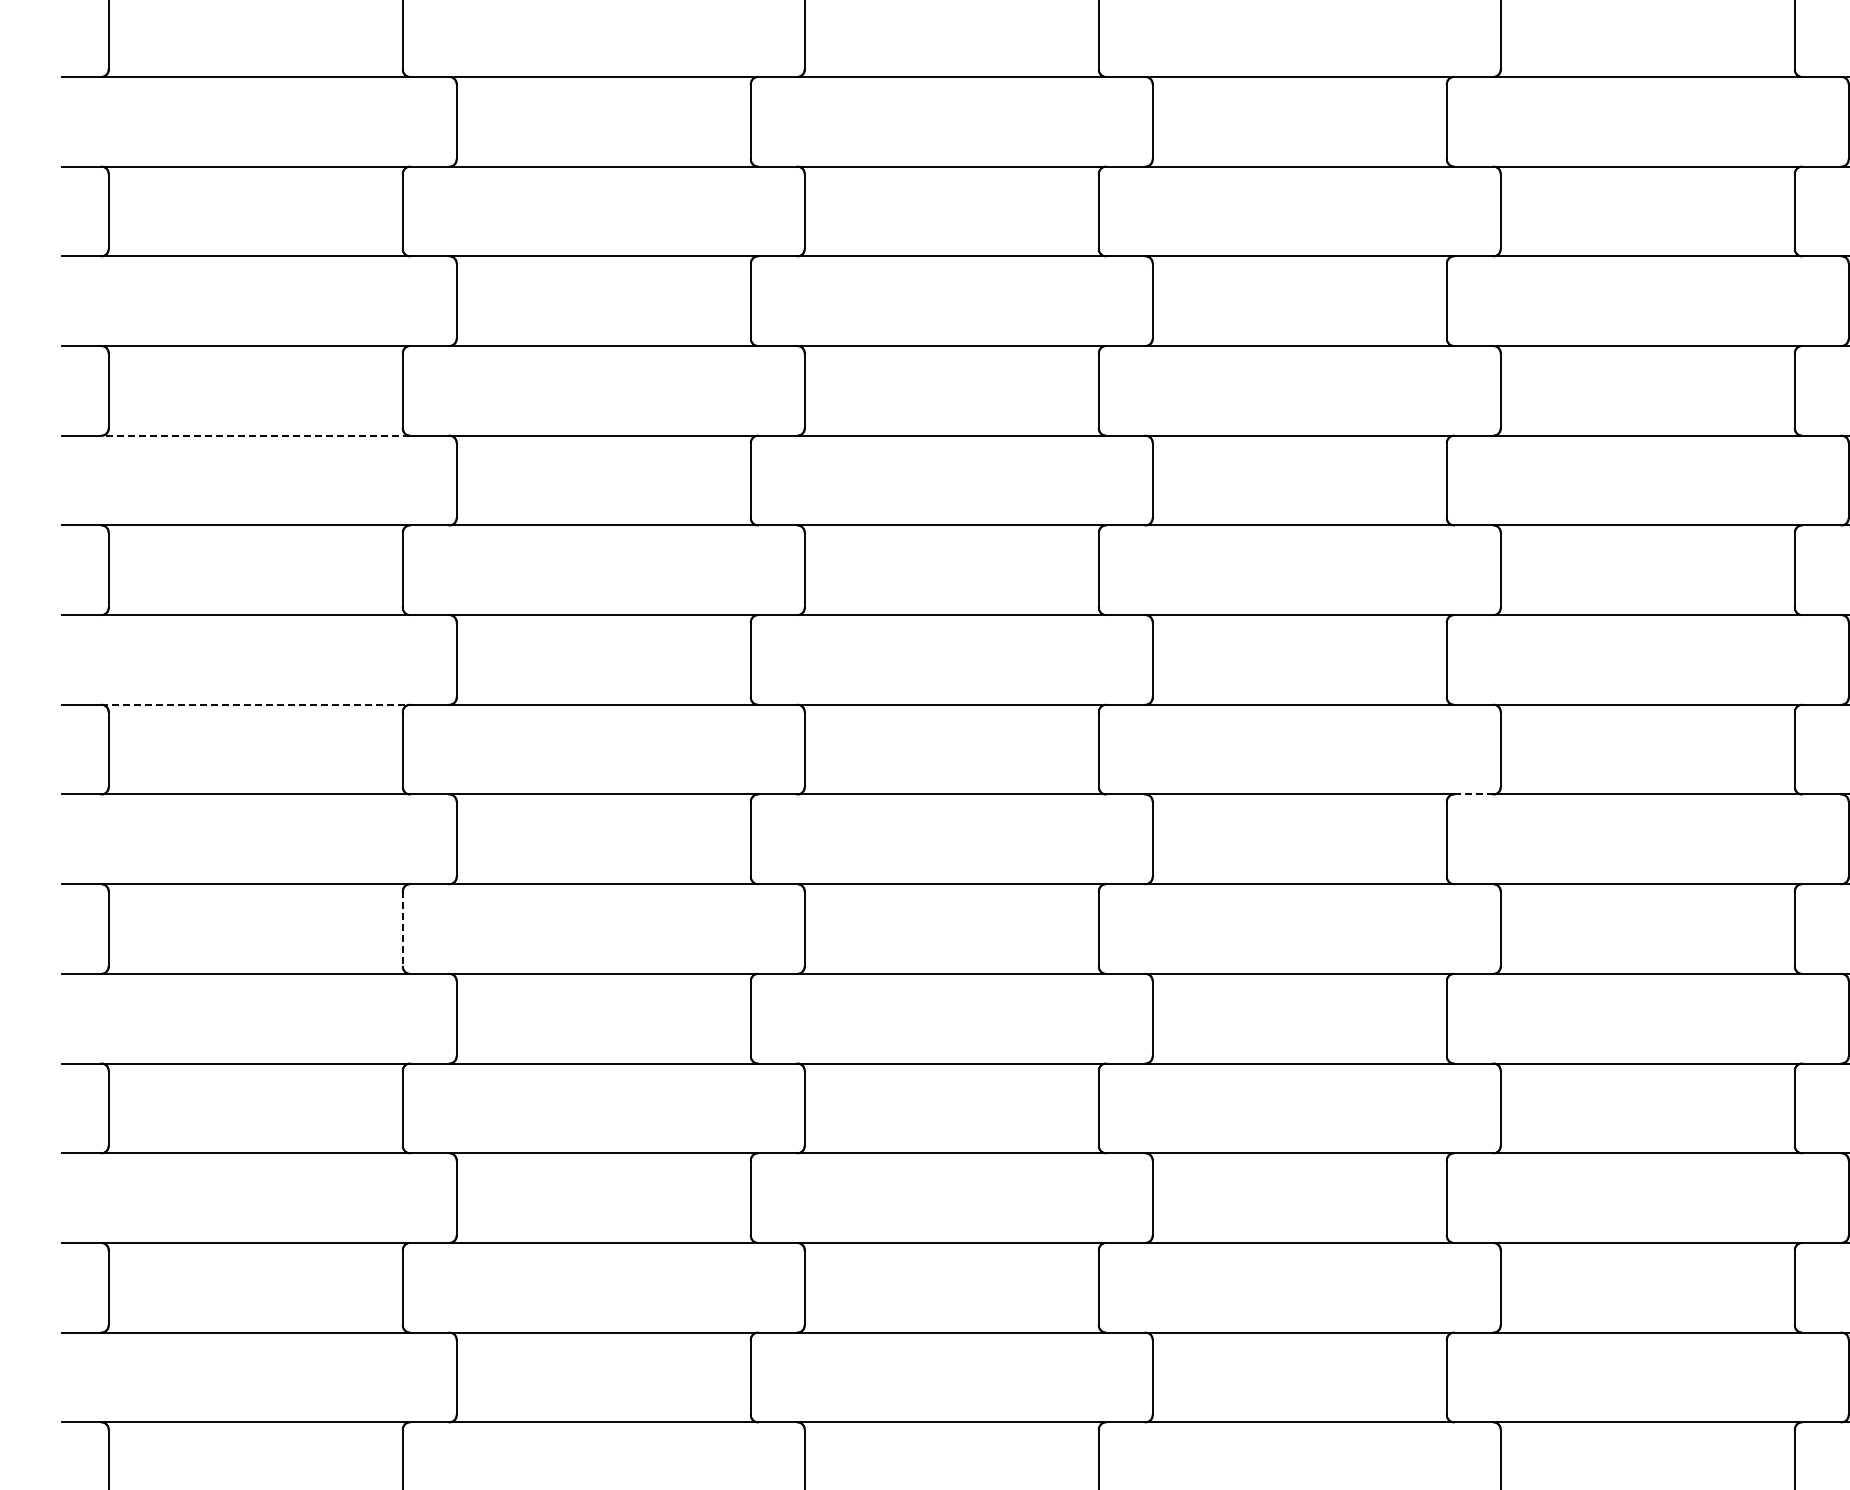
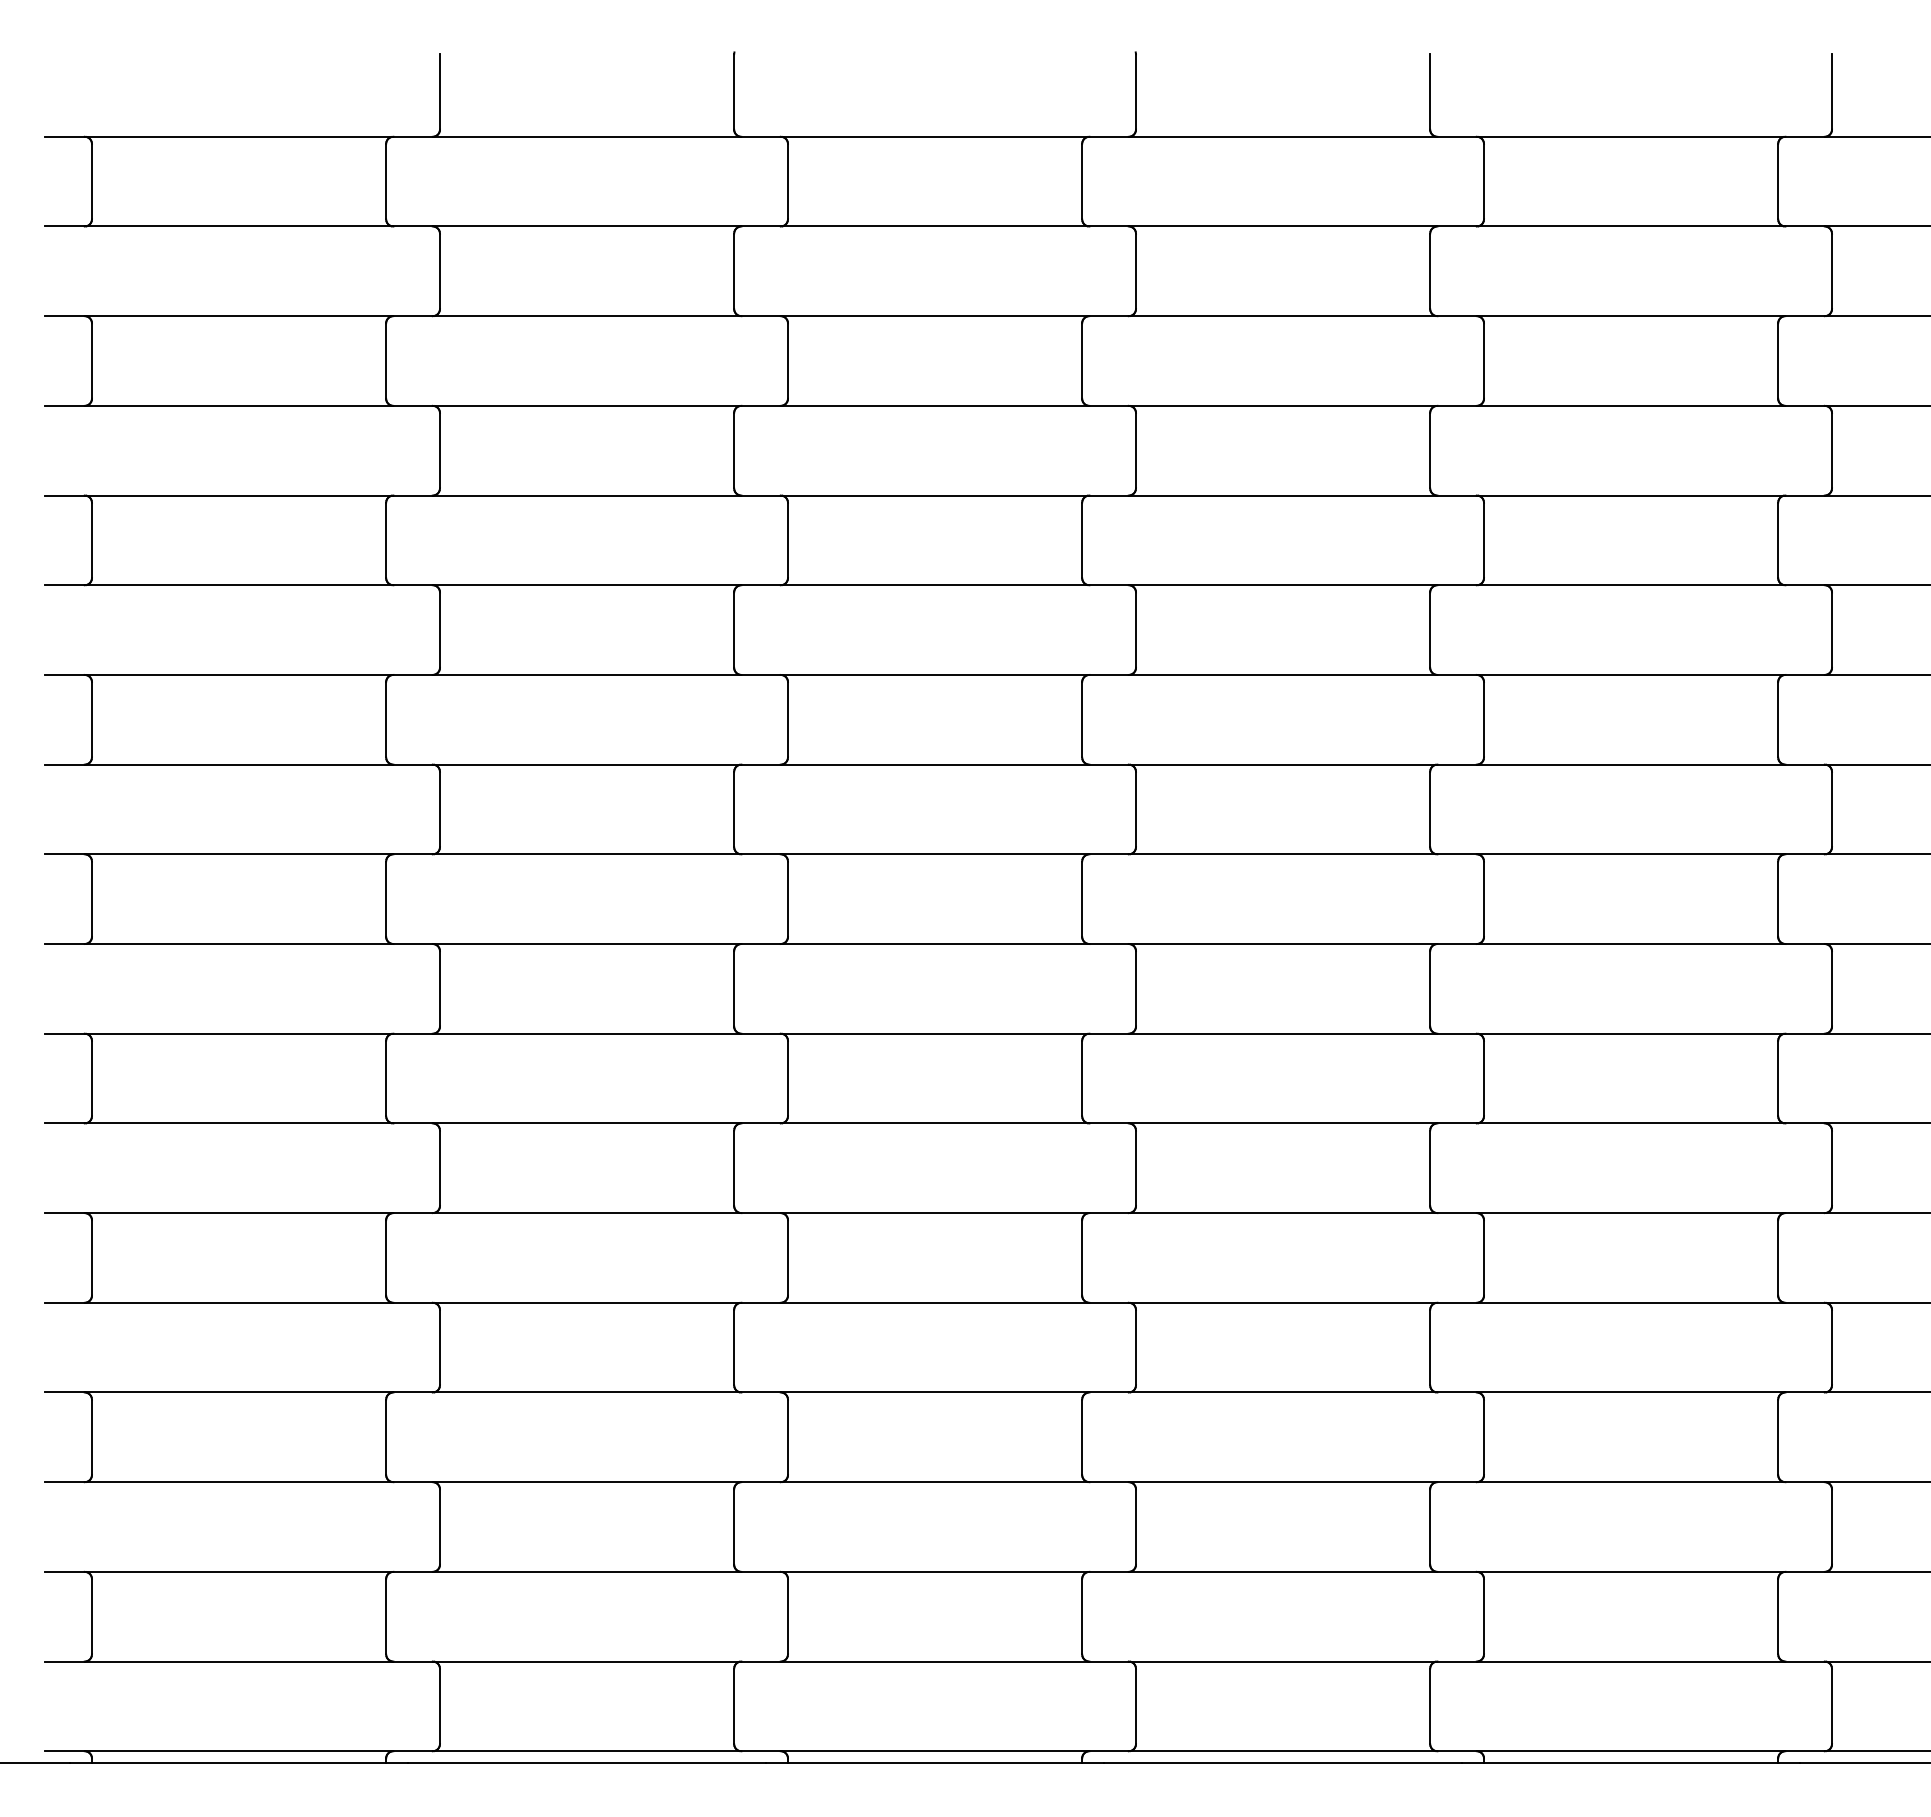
line: (255, 435) -> (238, 585), dashed -> solid
line: (256, 704) -> (239, 854), dashed -> solid
line: (1474, 794) -> (1457, 944), dashed -> solid
line: (403, 928) -> (386, 1078), dashed -> solid

